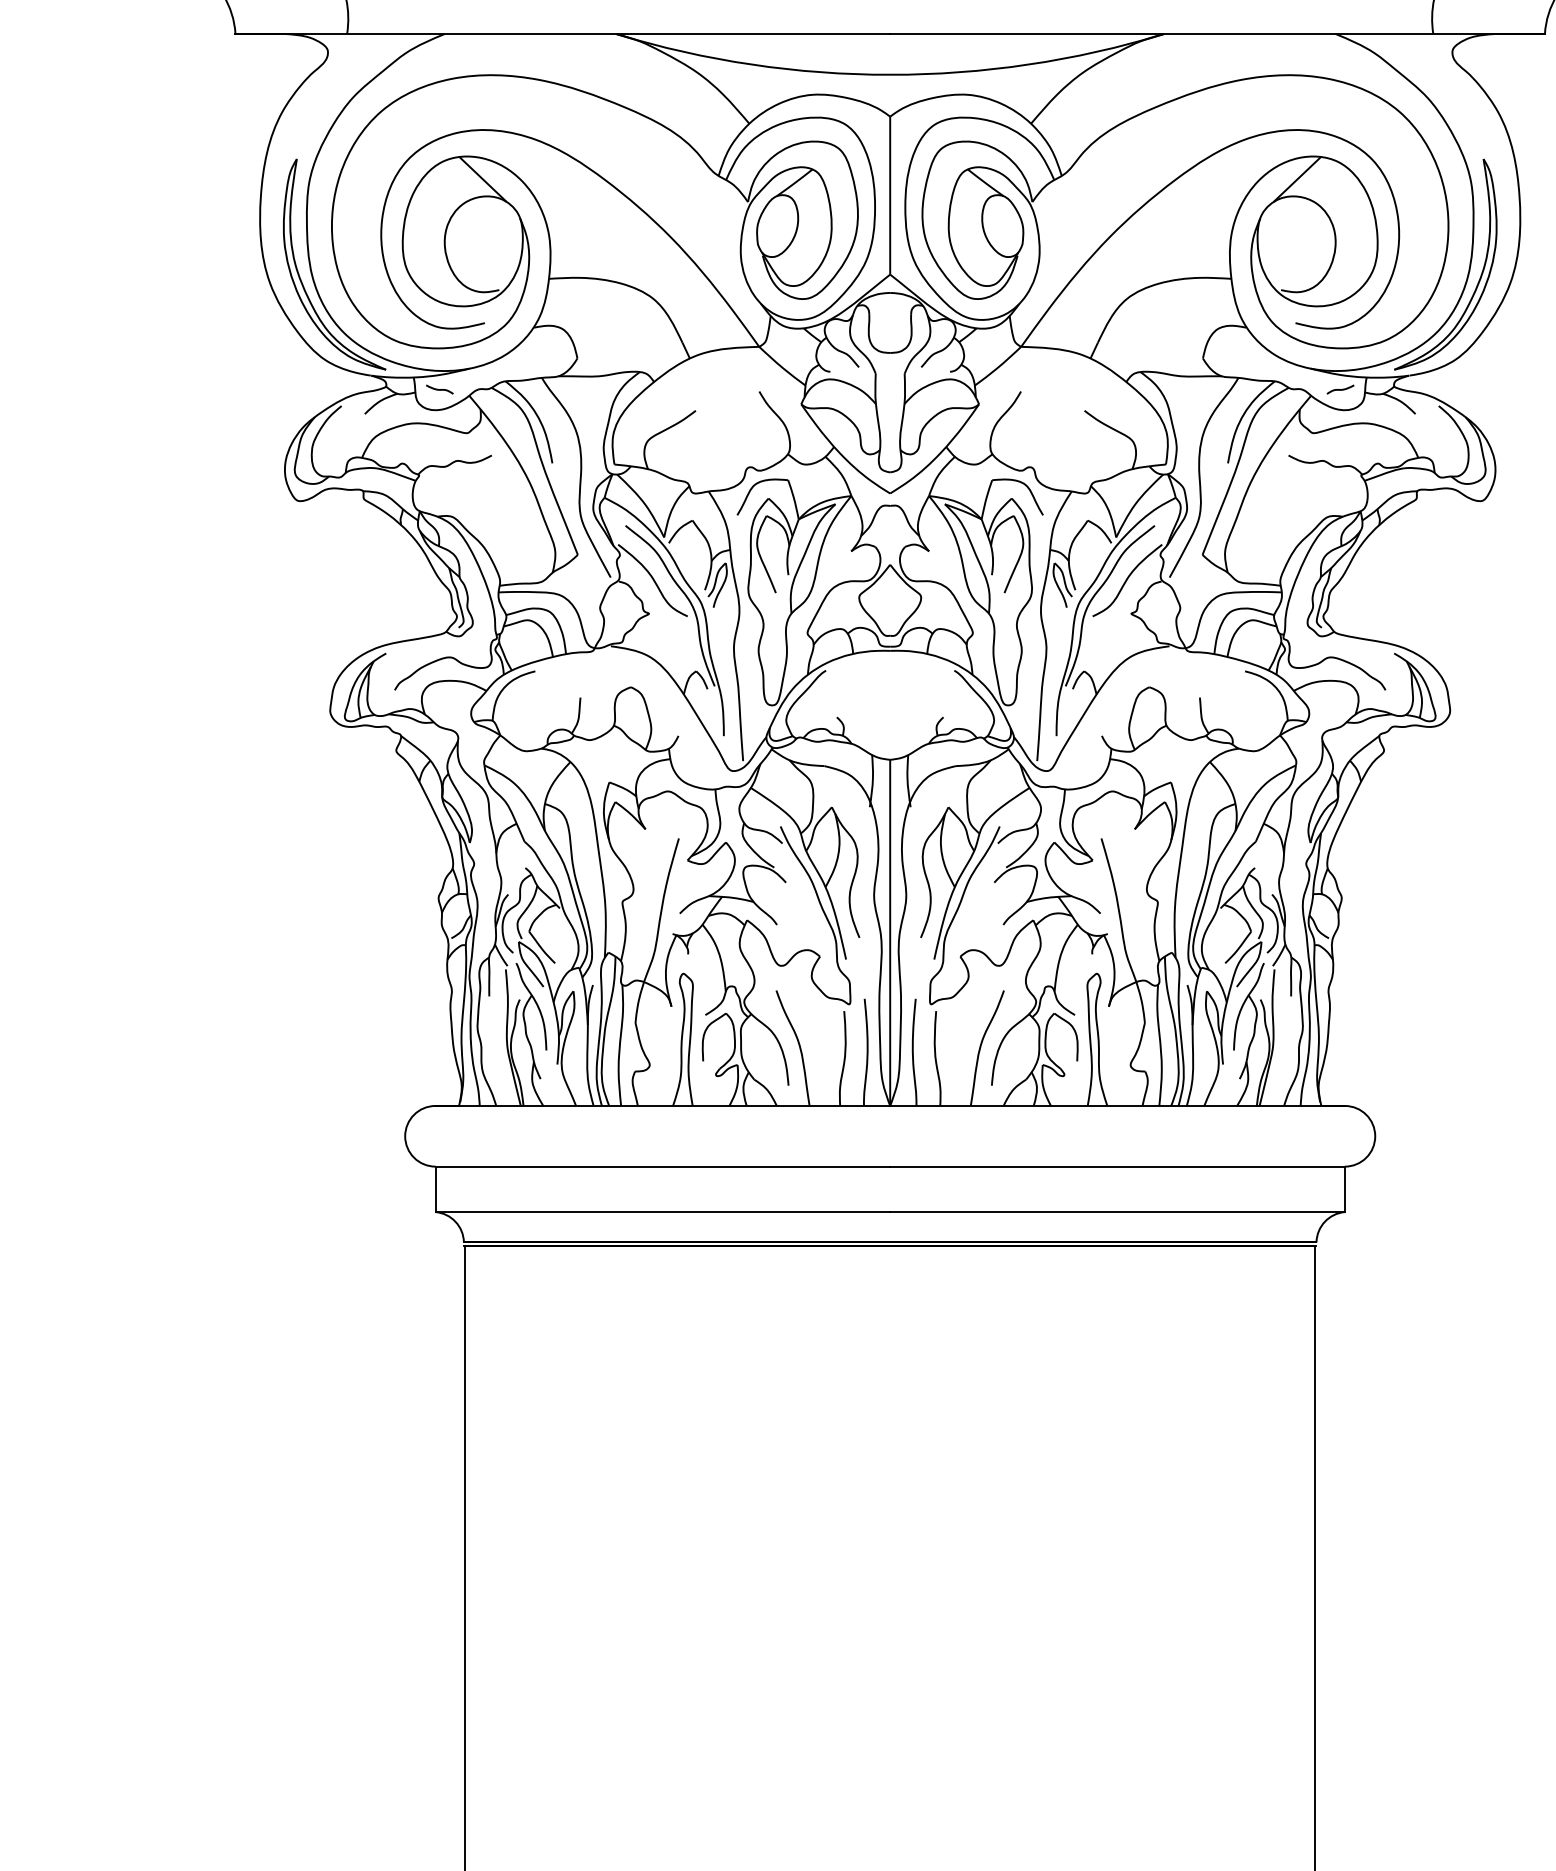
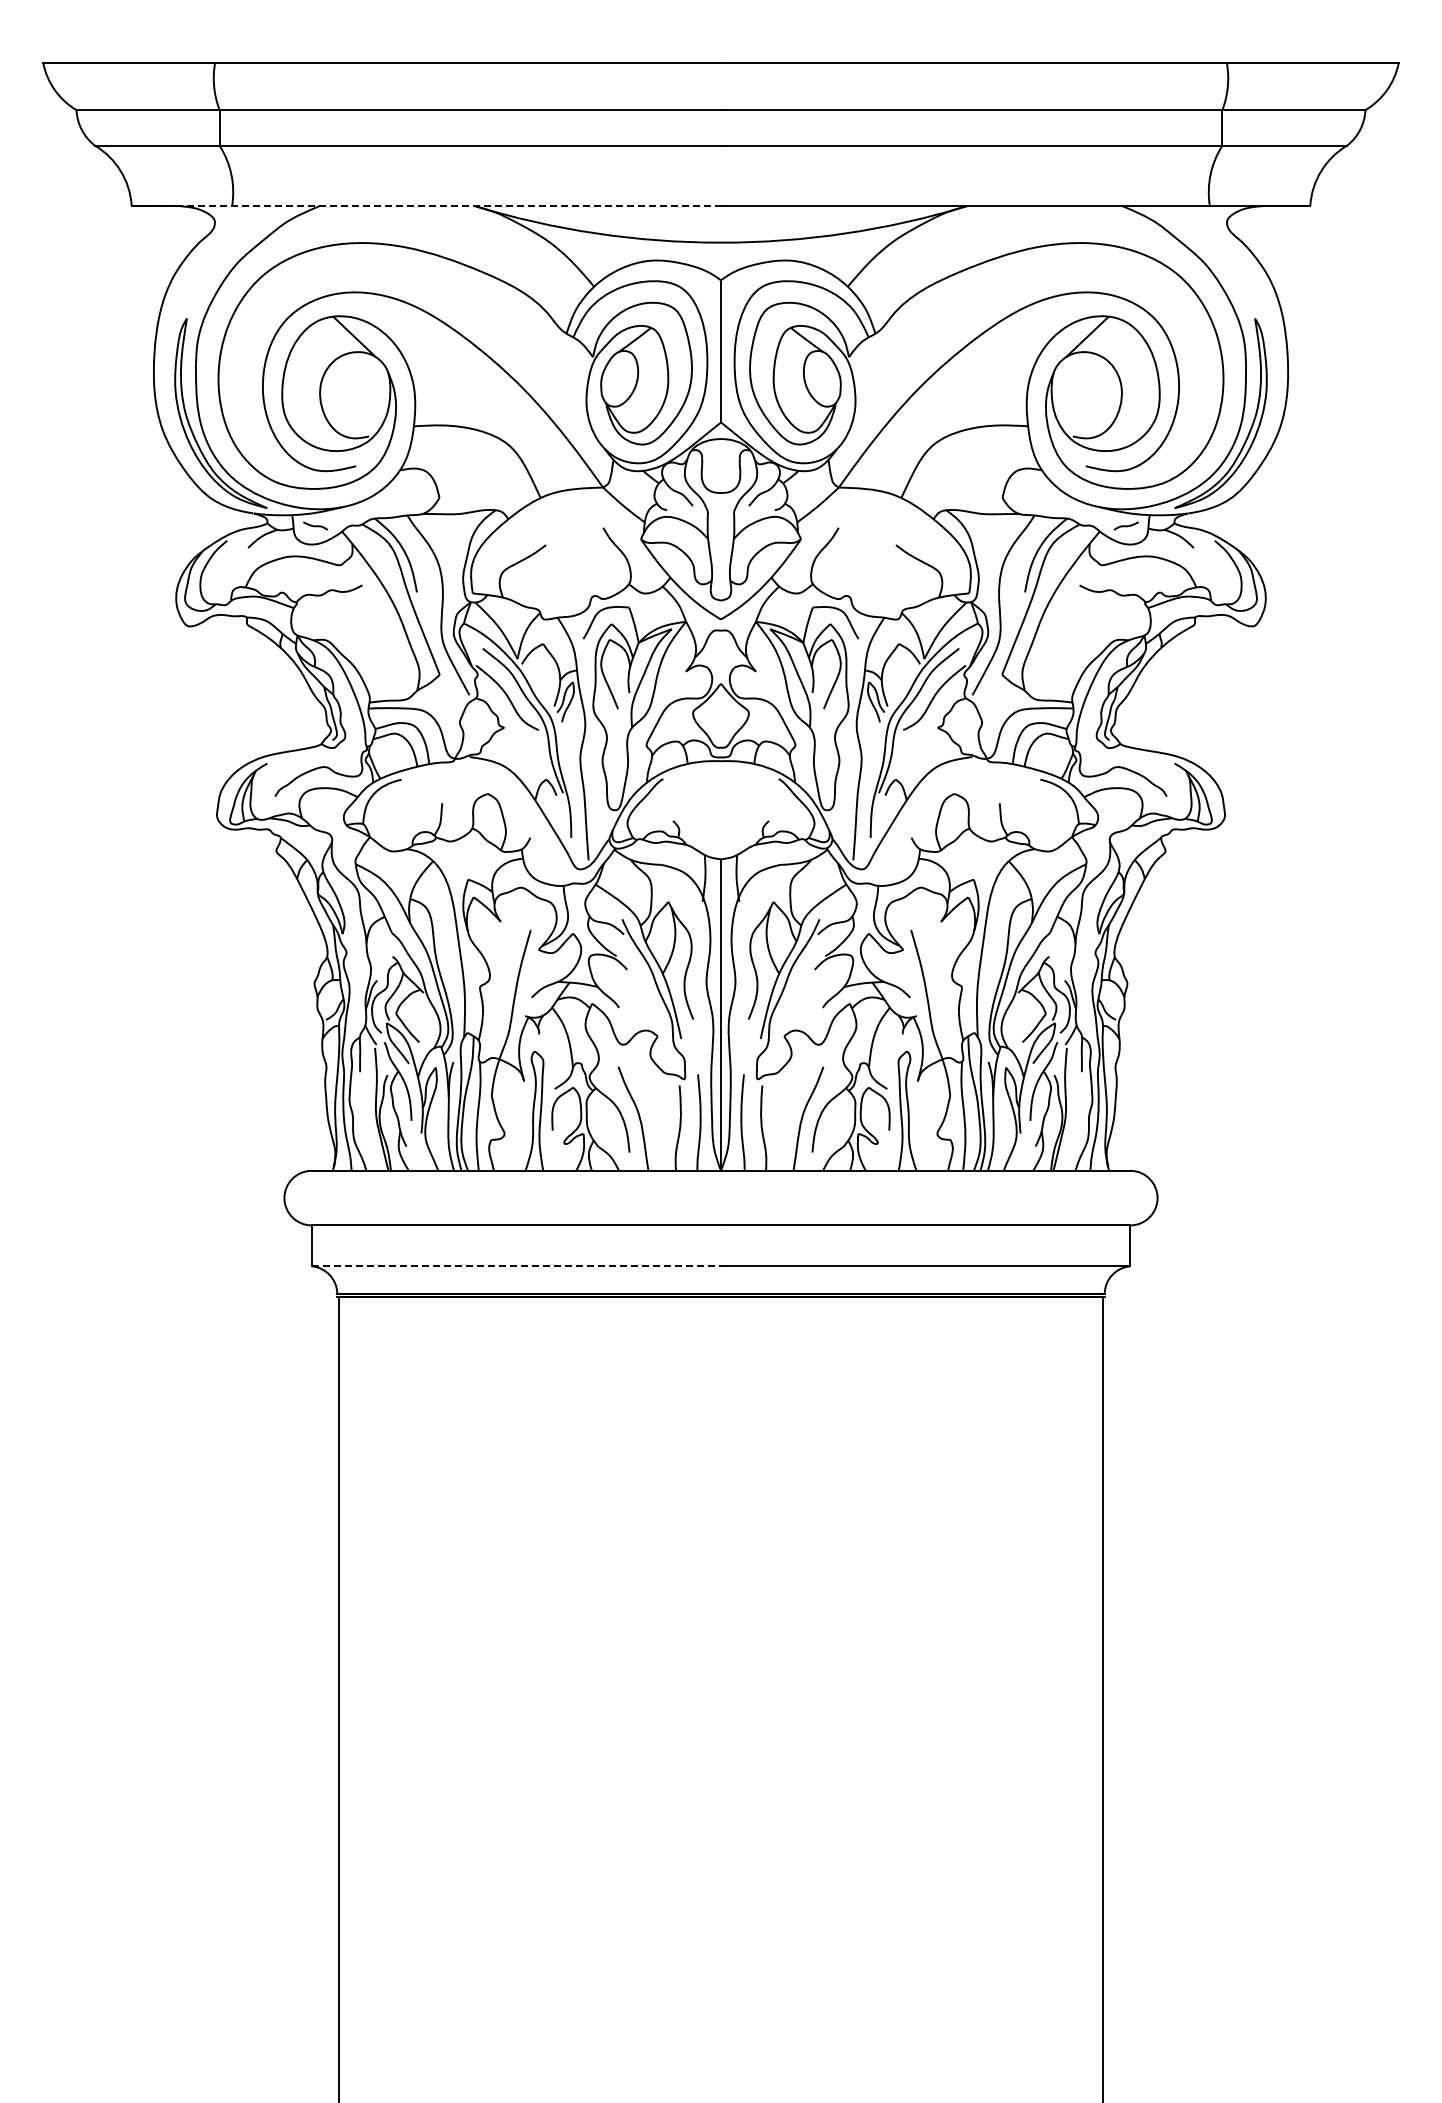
line: (563, 33) -> (426, 205), solid -> dashed
line: (663, 1212) -> (516, 1266), solid -> dashed

